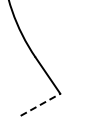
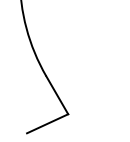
line: (40, 104) -> (47, 123), dashed -> solid

